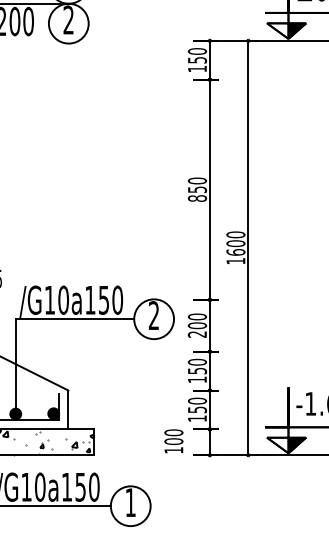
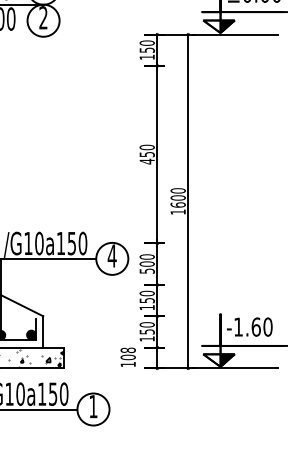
text: (196, 198) -> (146, 161), 850 -> 450
text: (153, 315) -> (111, 255), 2 -> 4
text: (196, 333) -> (146, 270), 200 -> 500
text: (174, 432) -> (128, 350), 100 -> 108

